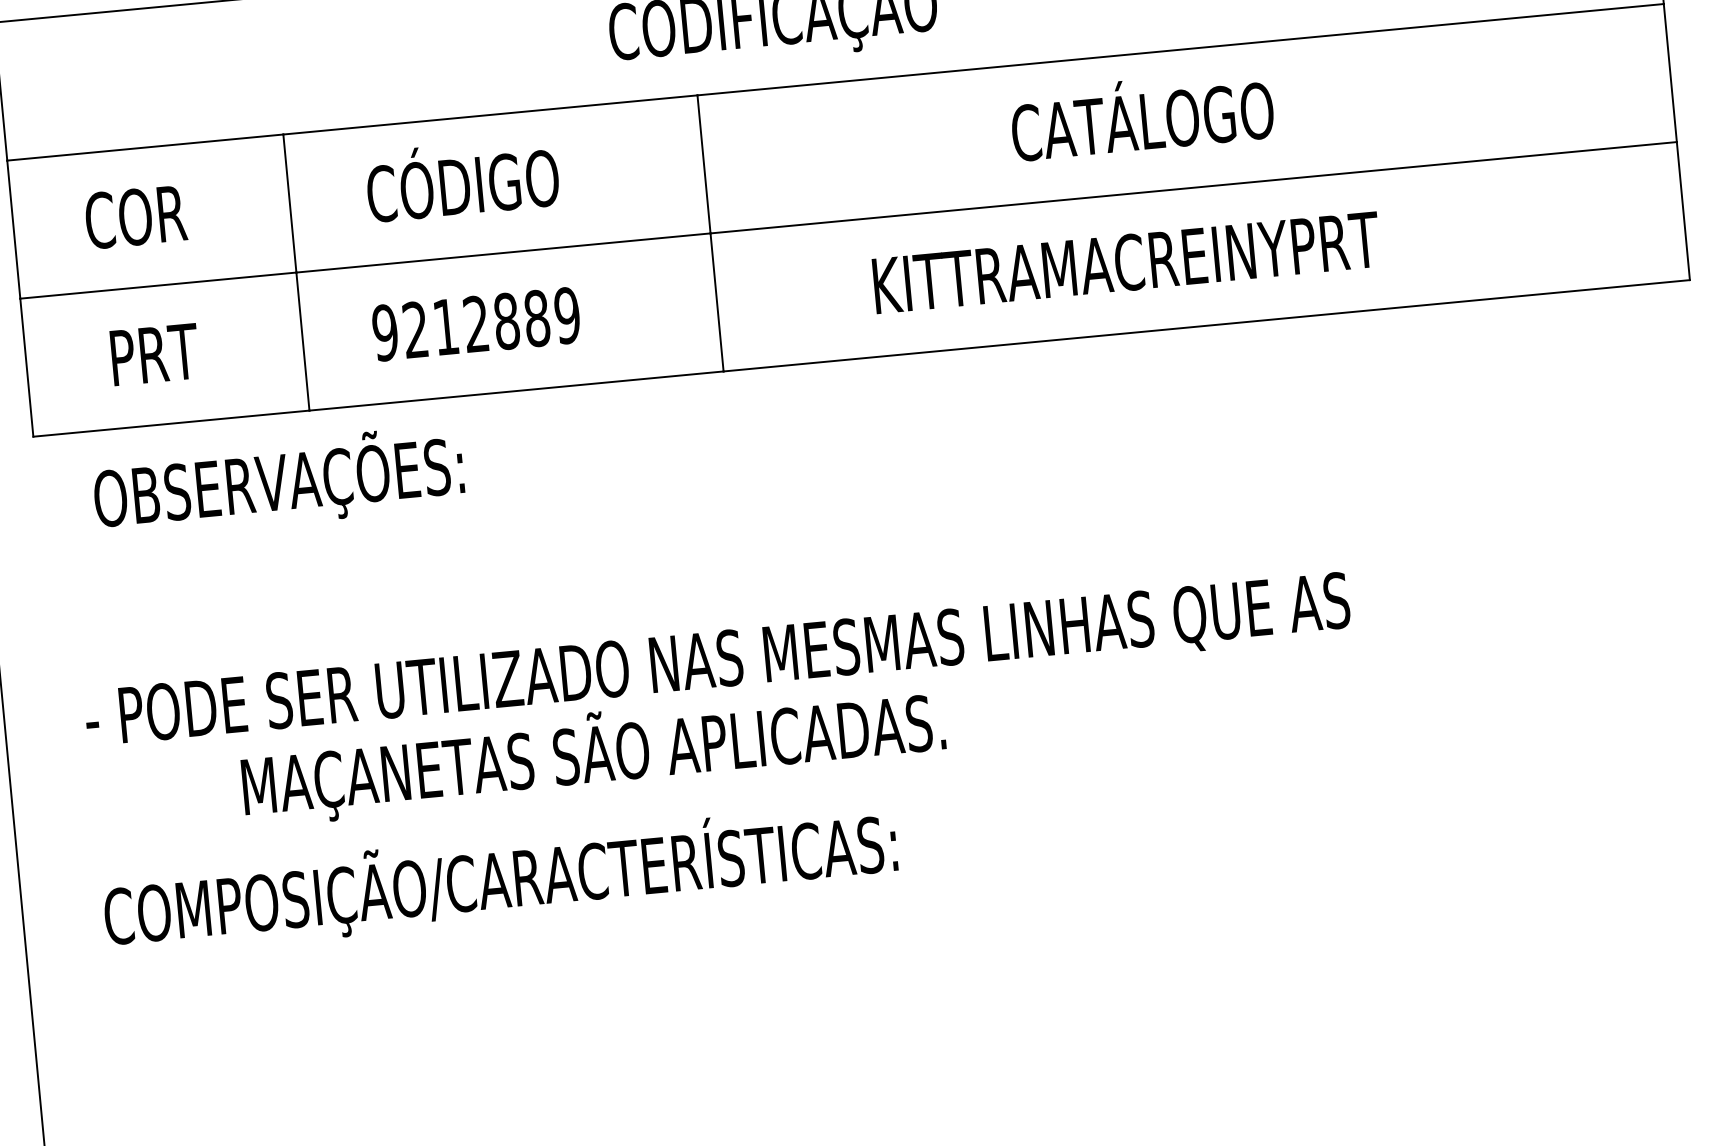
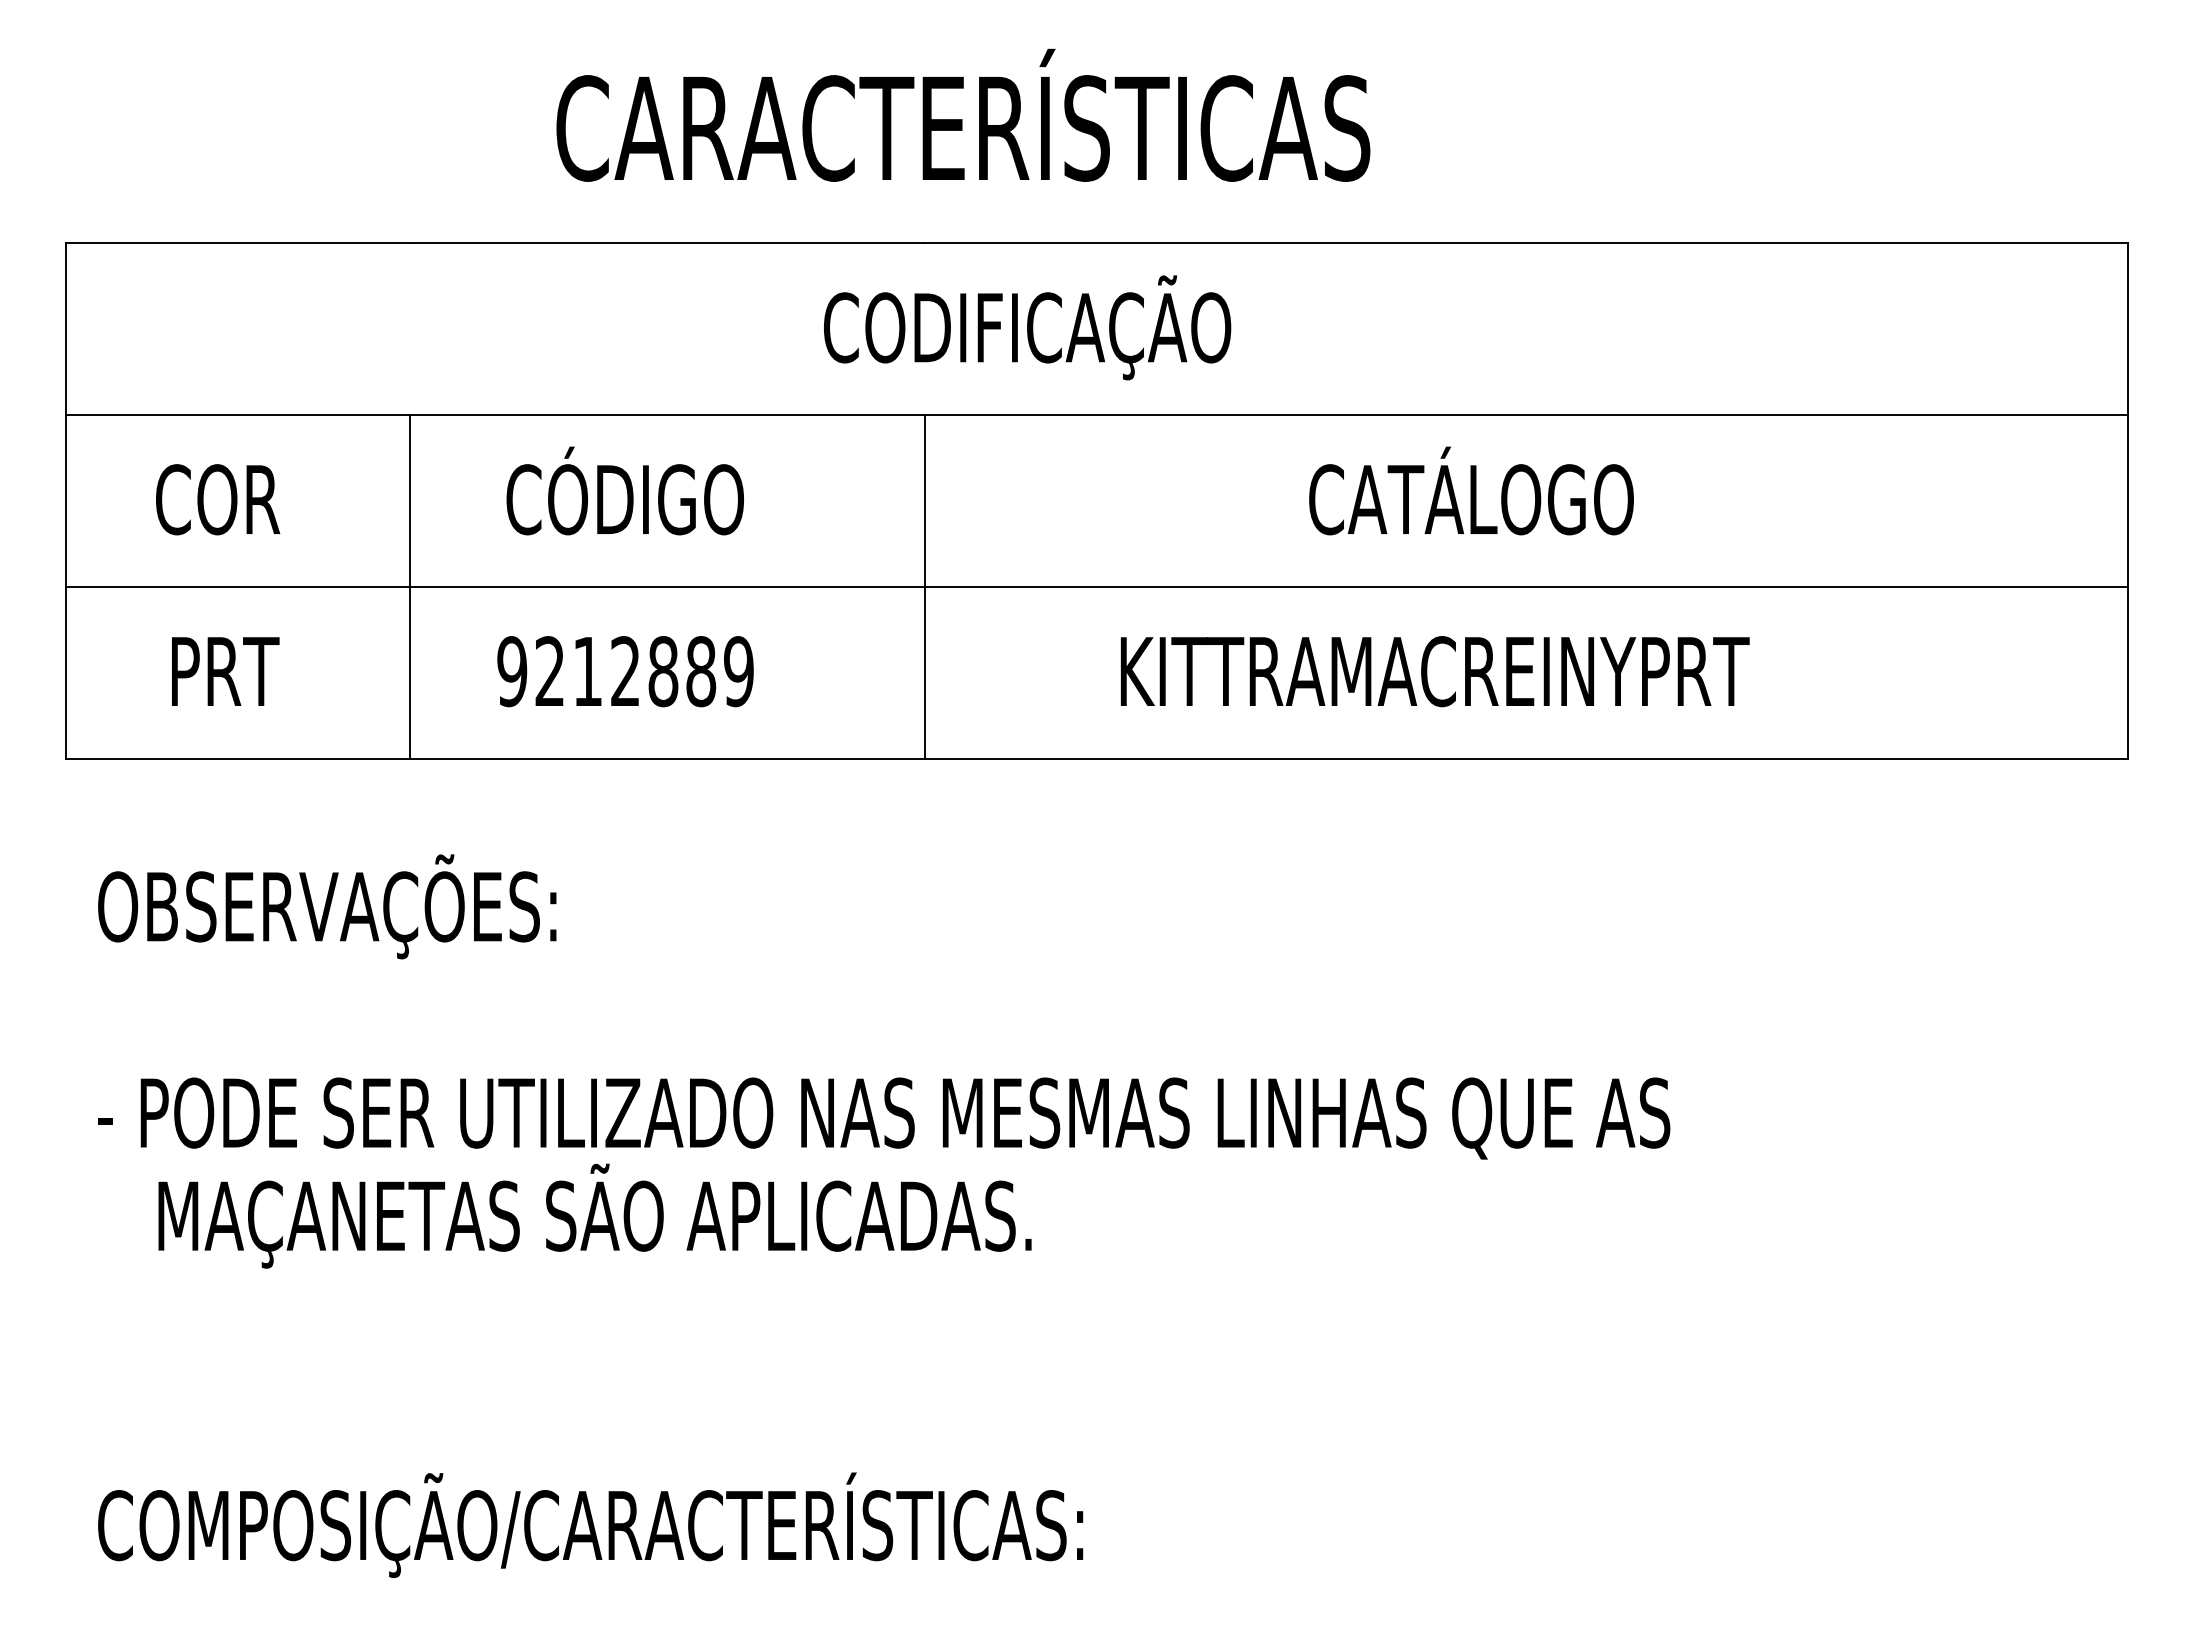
text: (278, 482) -> (327, 906), moved
text: (593, 754) -> (594, 1215), moved
text: (500, 879) -> (590, 1524), moved

